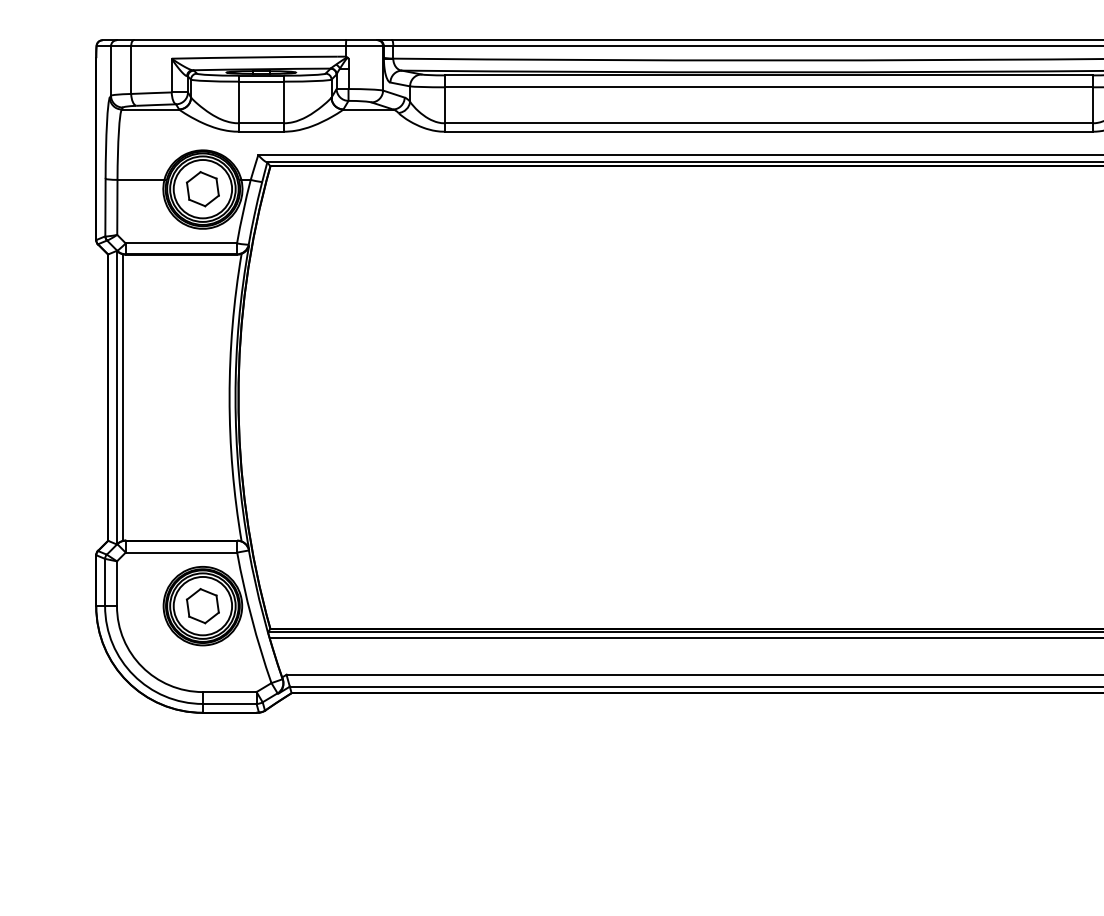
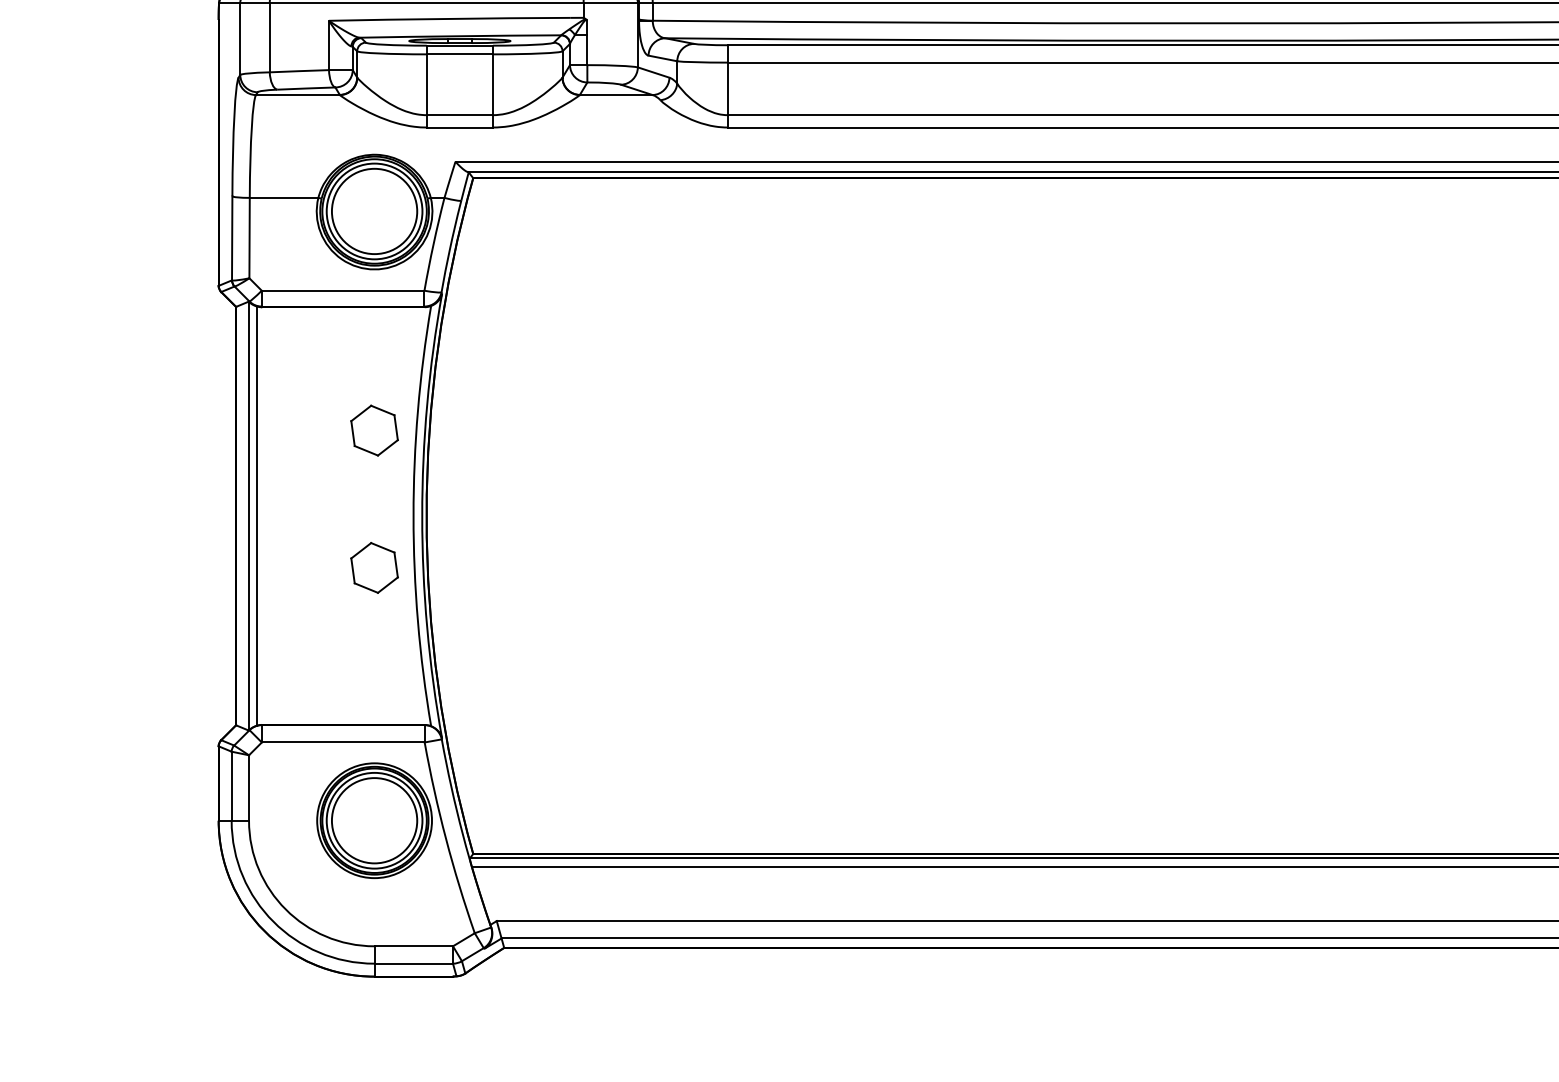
part: (202, 189) -> (373, 431), moved
part: (202, 606) -> (373, 568), moved

